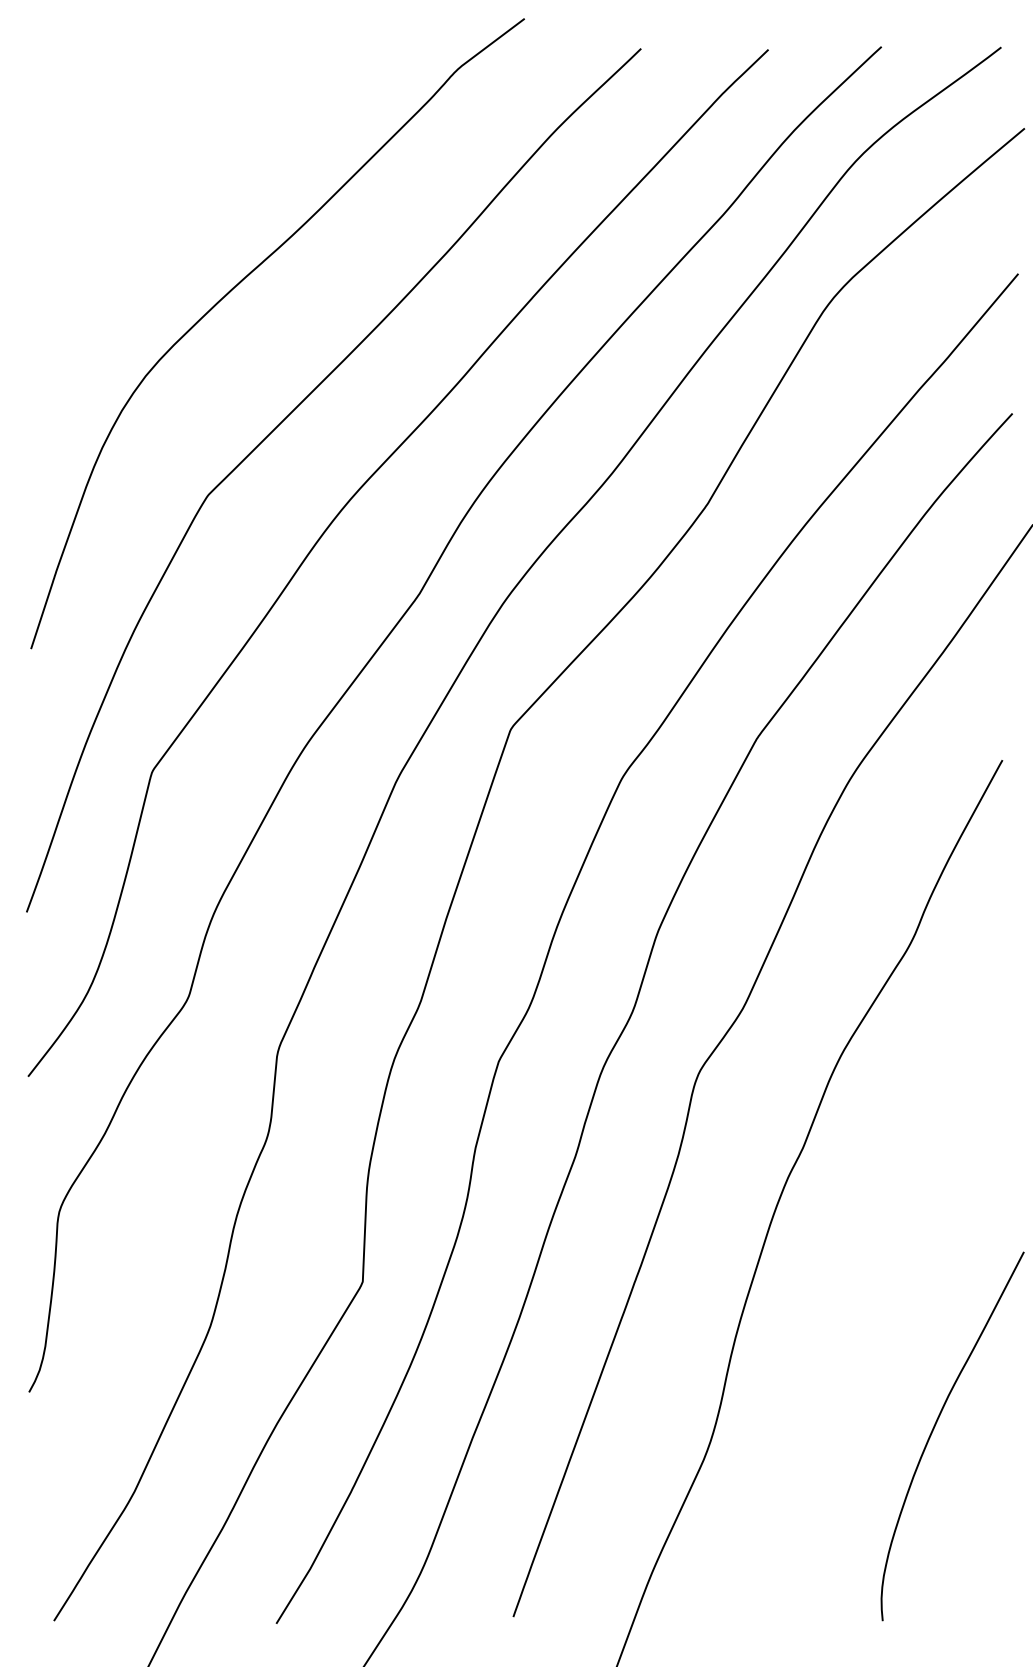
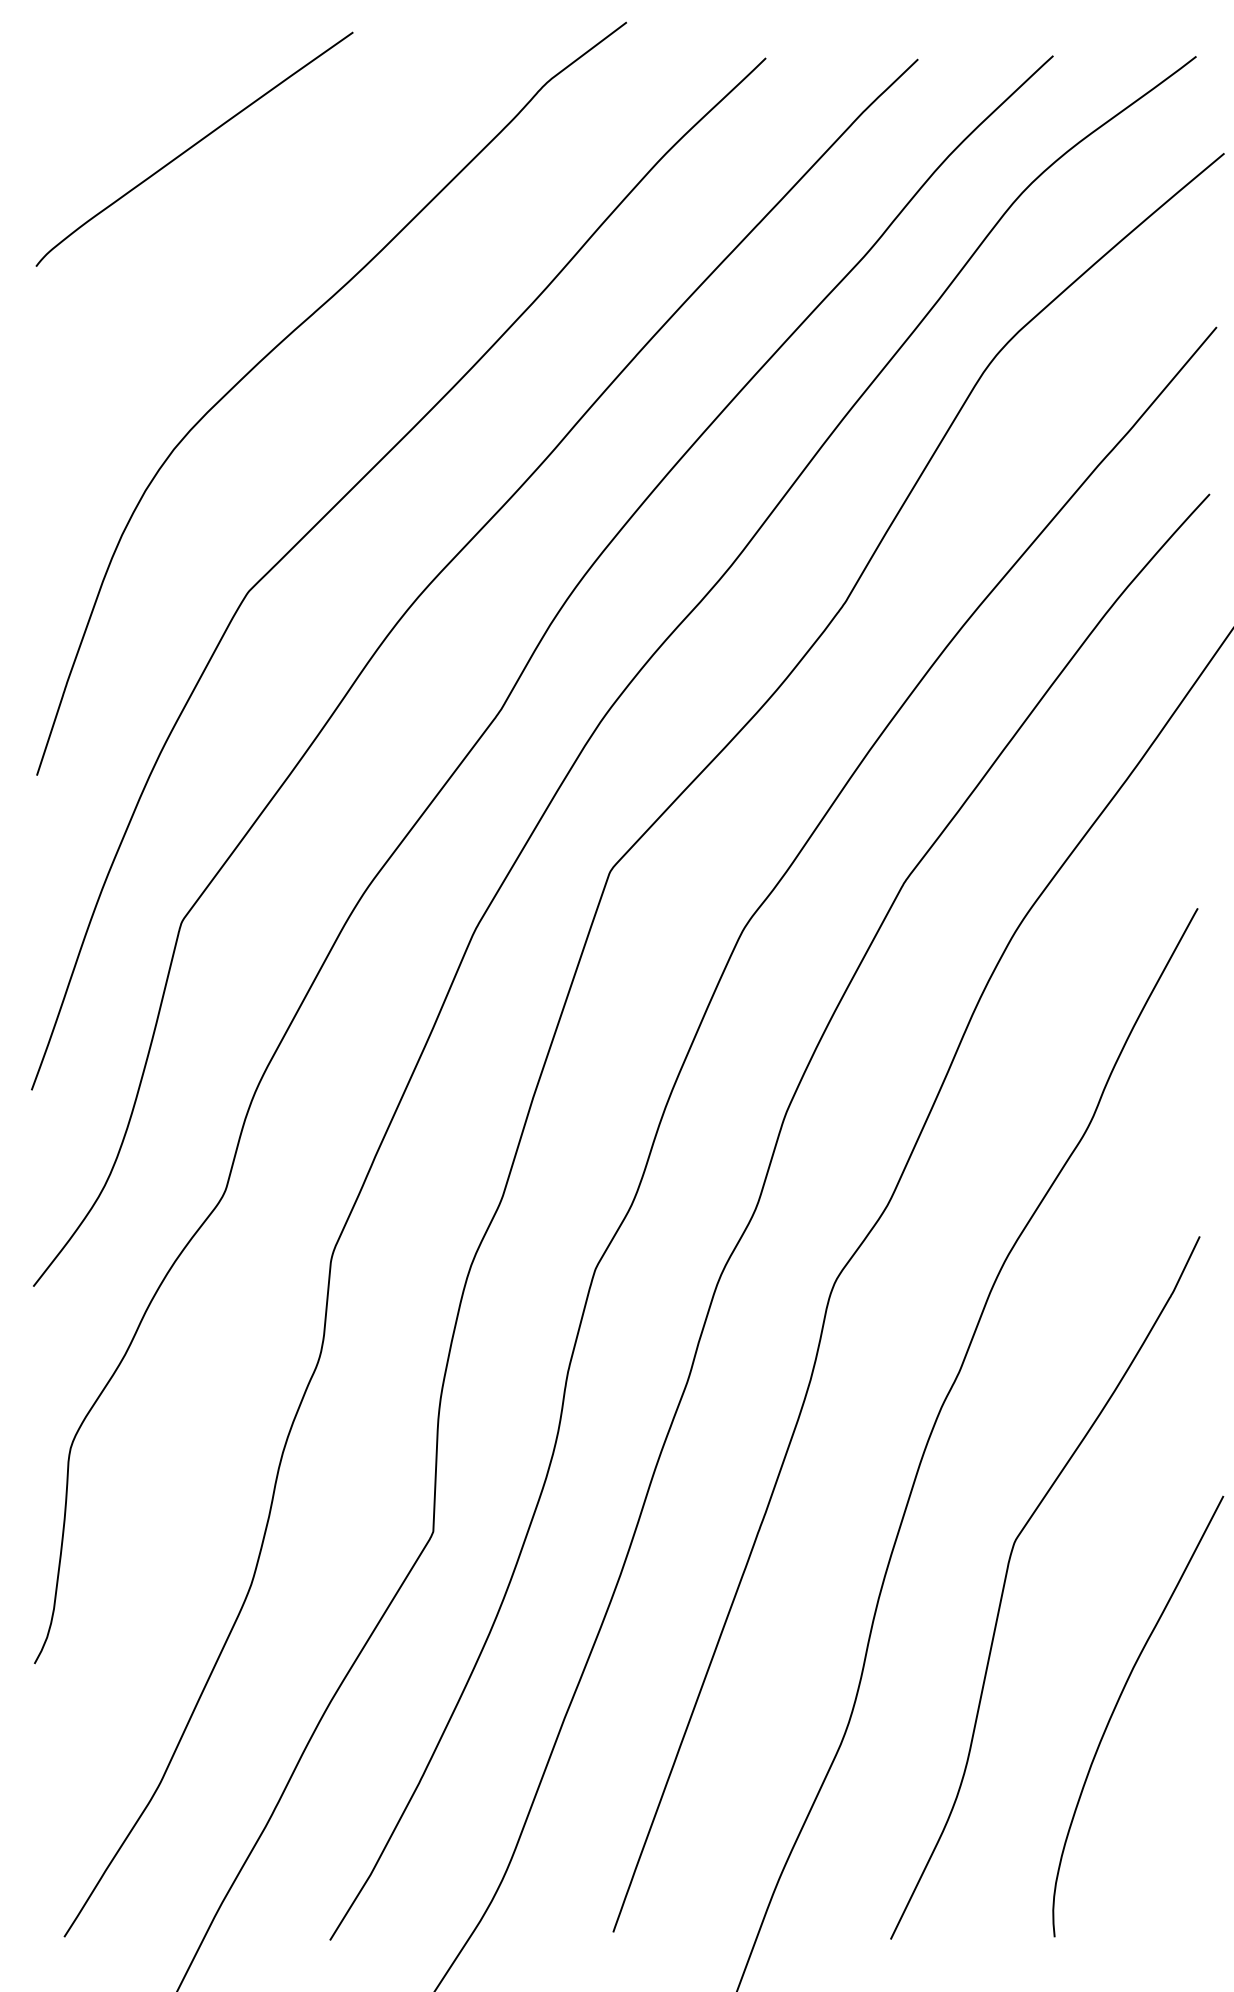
curve: (162, 122) -> (194, 146), added
curve: (842, 1321) -> (1006, 1579), added

